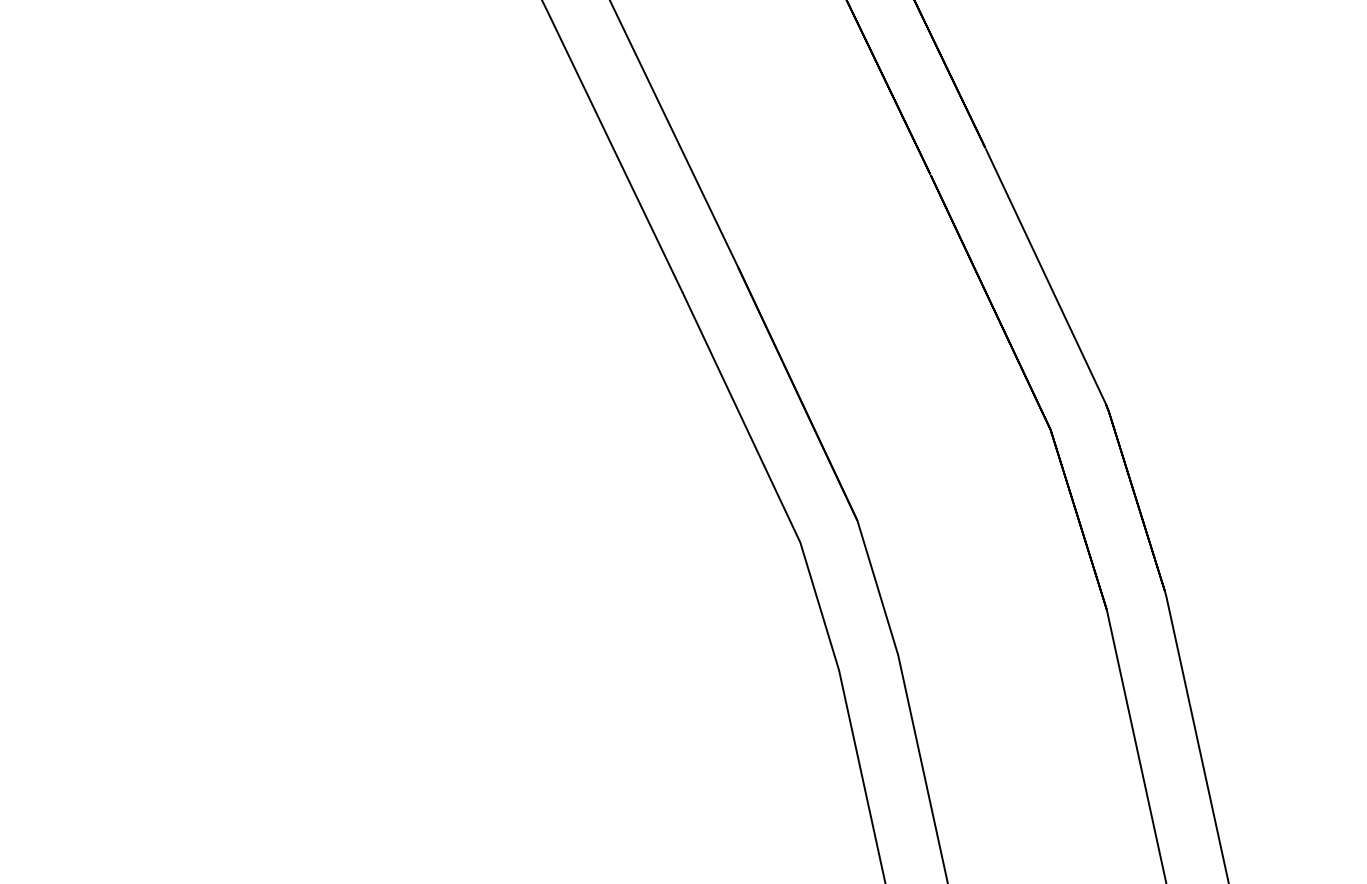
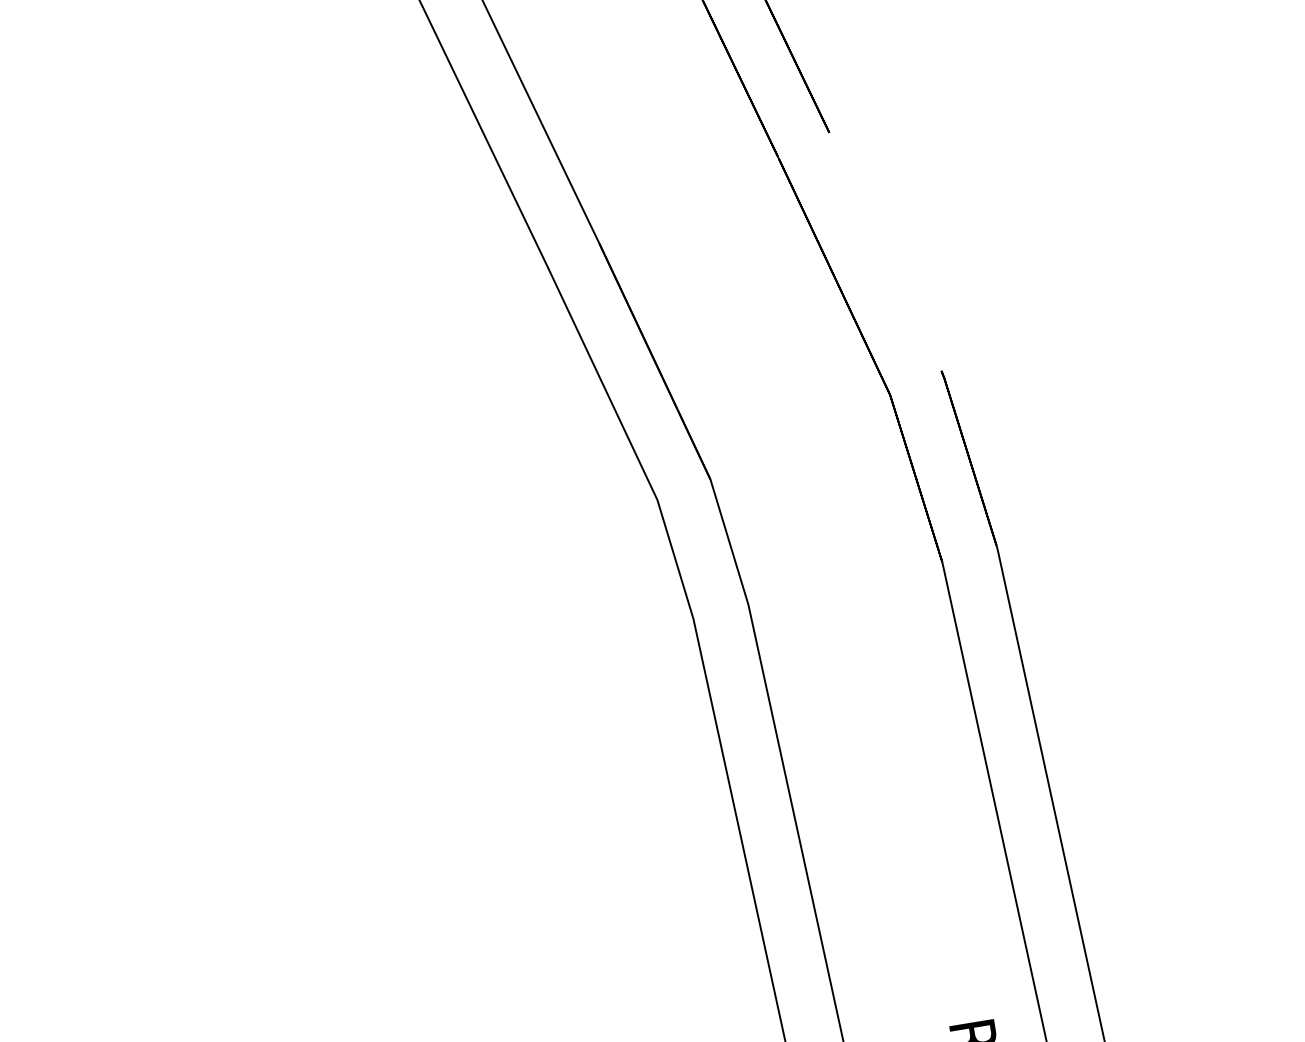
line: (1045, 276) -> (885, 252), removed

